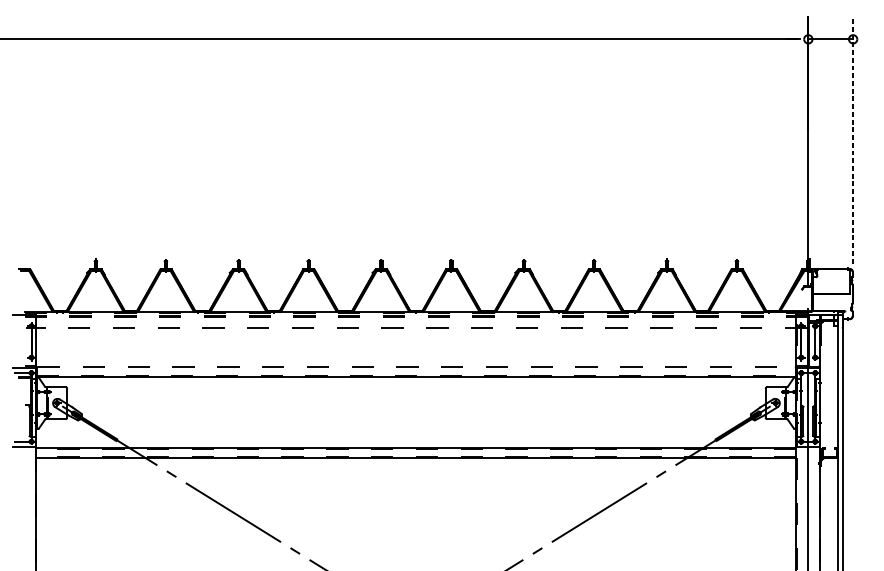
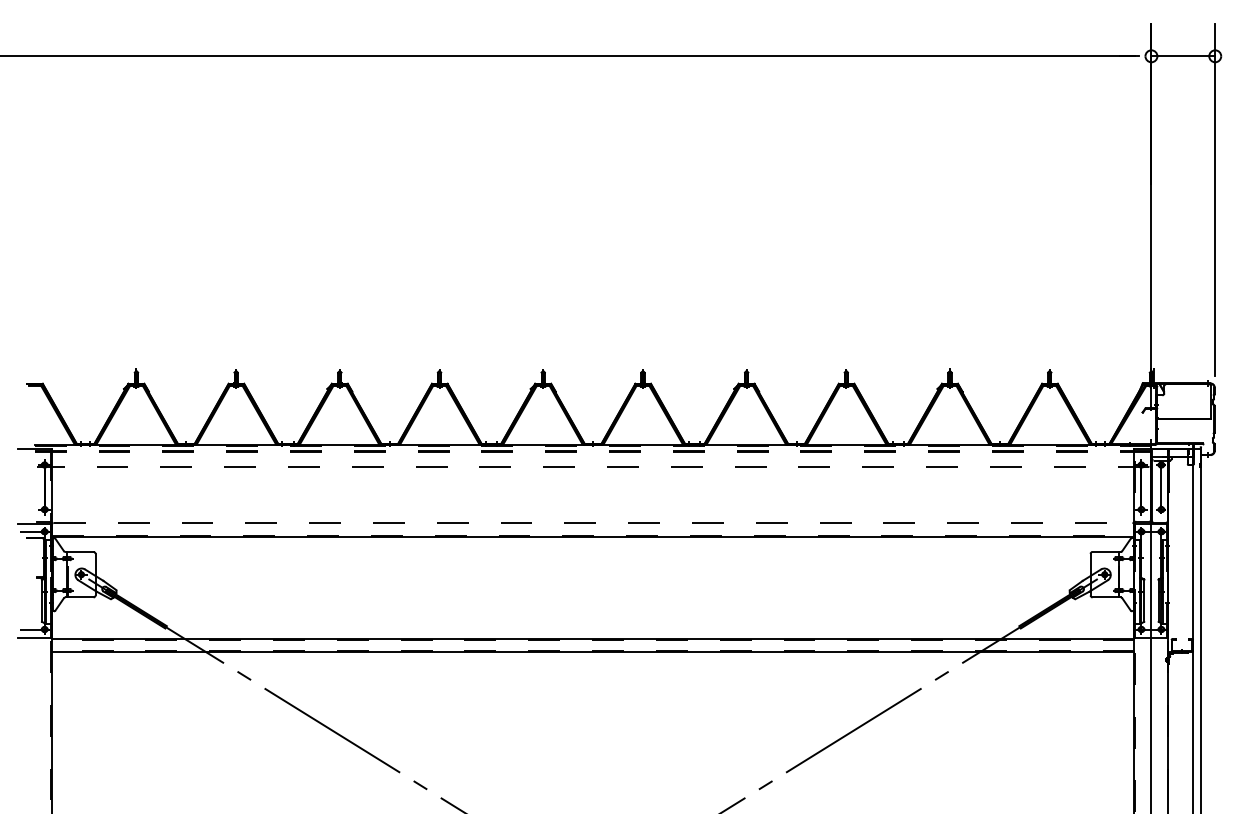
line: (853, 140) -> (1215, 200), dashed -> solid

